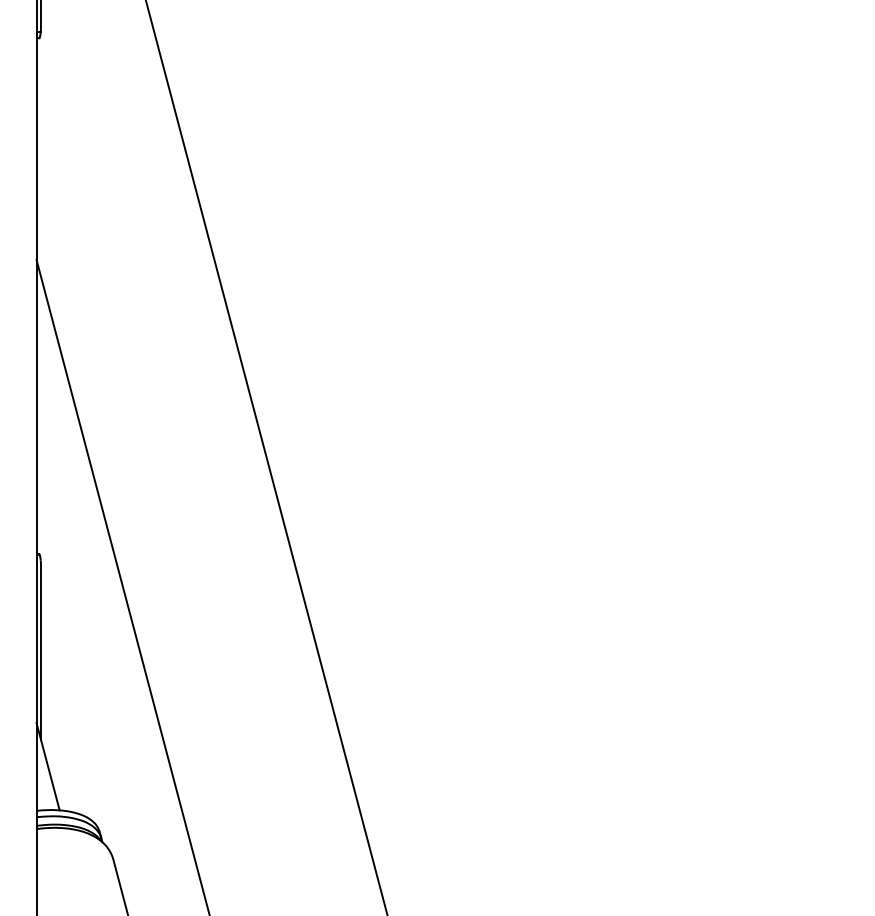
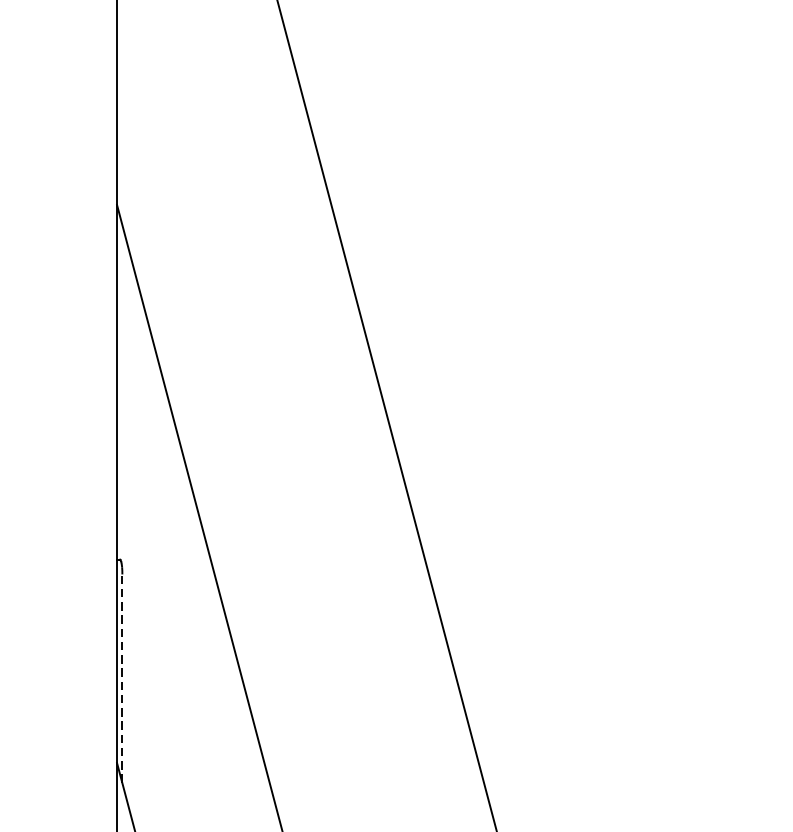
line: (41, 652) -> (122, 678), solid -> dashed

